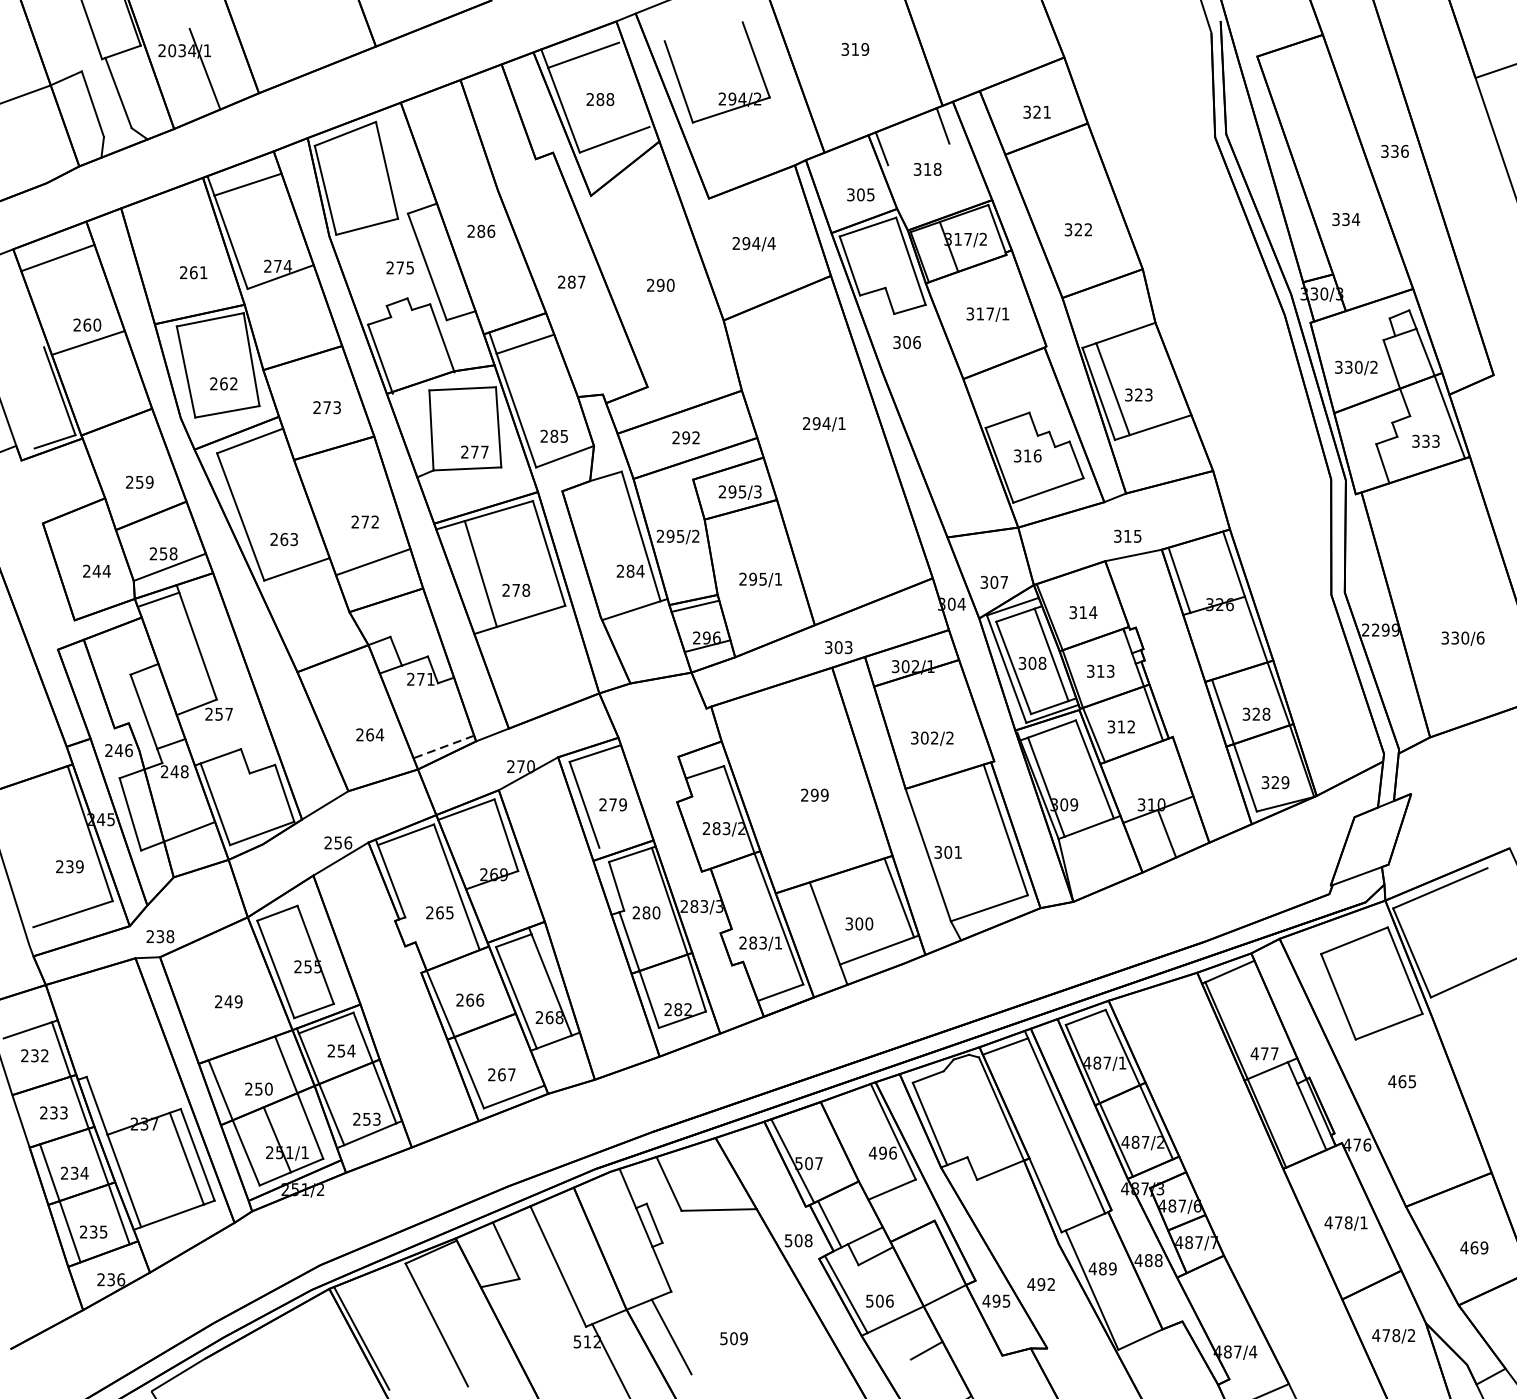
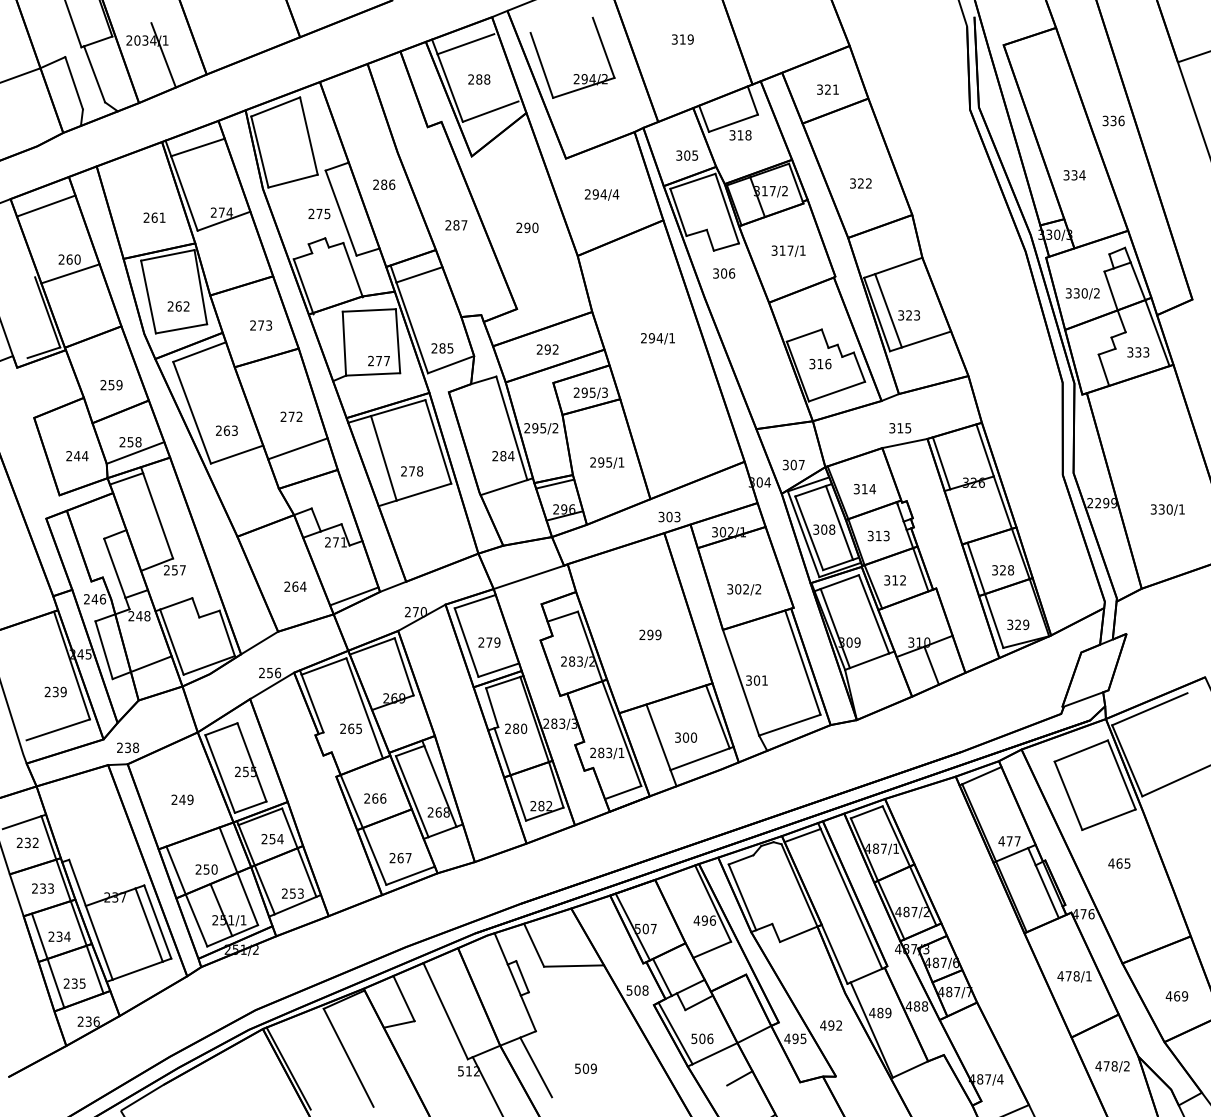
line: (917, 153) -> (732, 122), added
text: (1479, 638) -> (1181, 509), 330/6 -> 330/1
line: (662, 723) -> (528, 577), added
line: (444, 747) -> (354, 596), dashed -> solid
line: (624, 838) -> (498, 669), added

